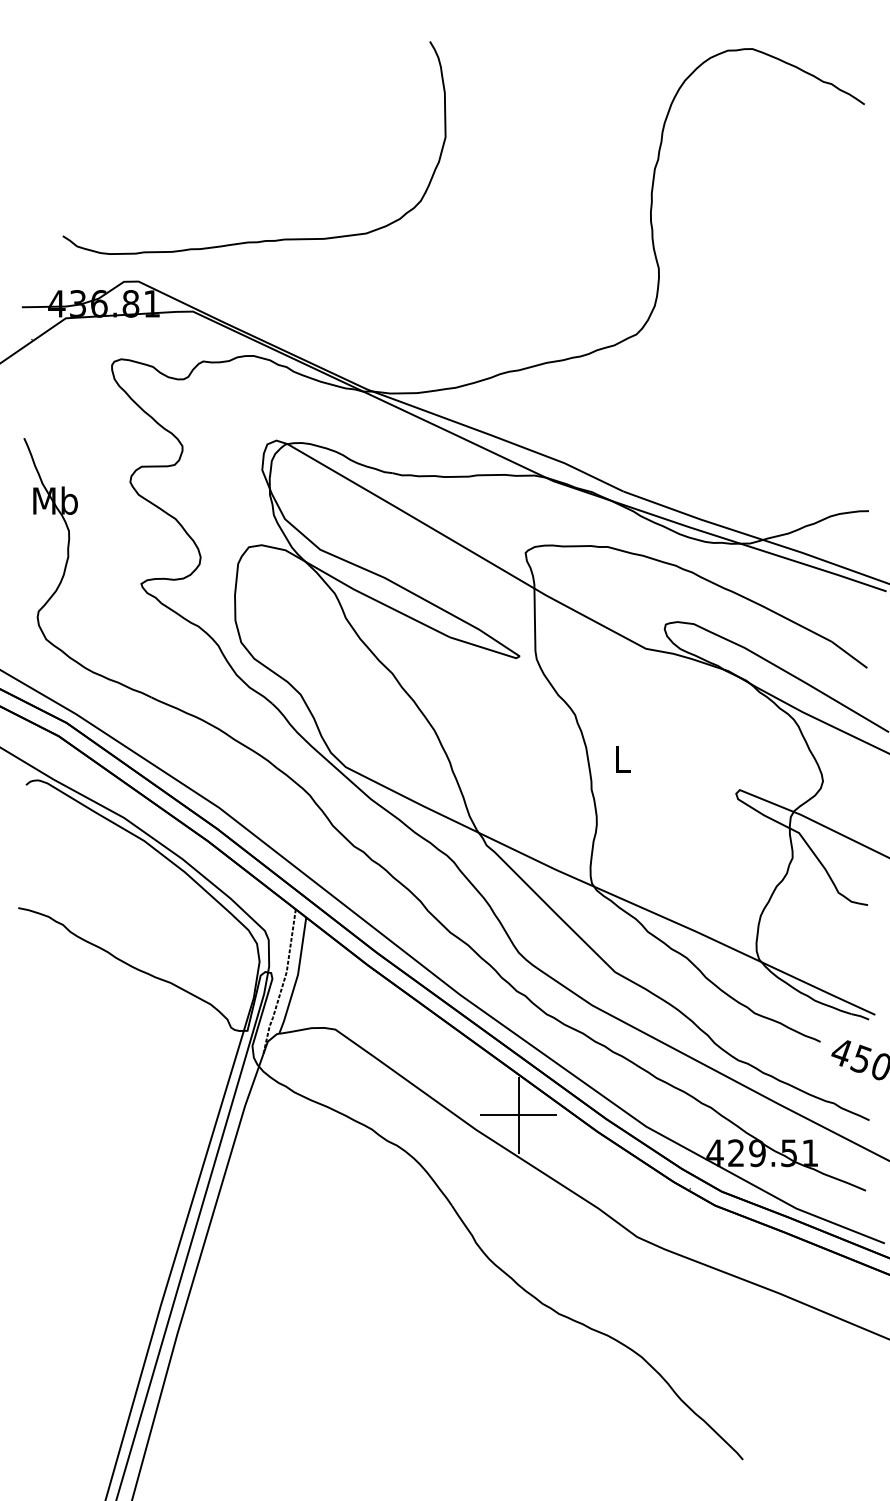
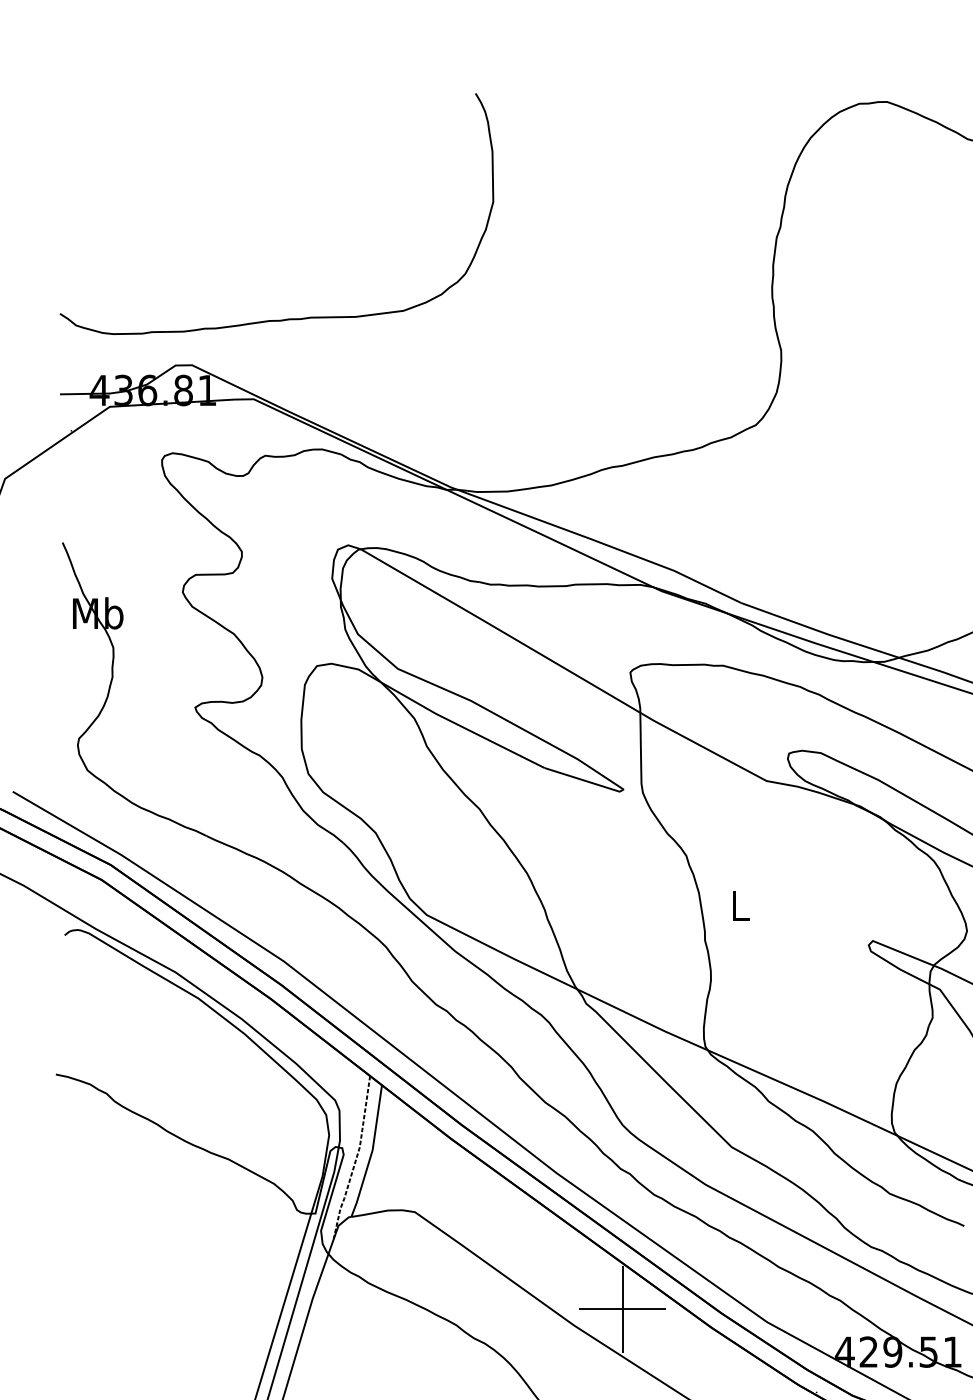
curve: (260, 240) -> (283, 318), moved

